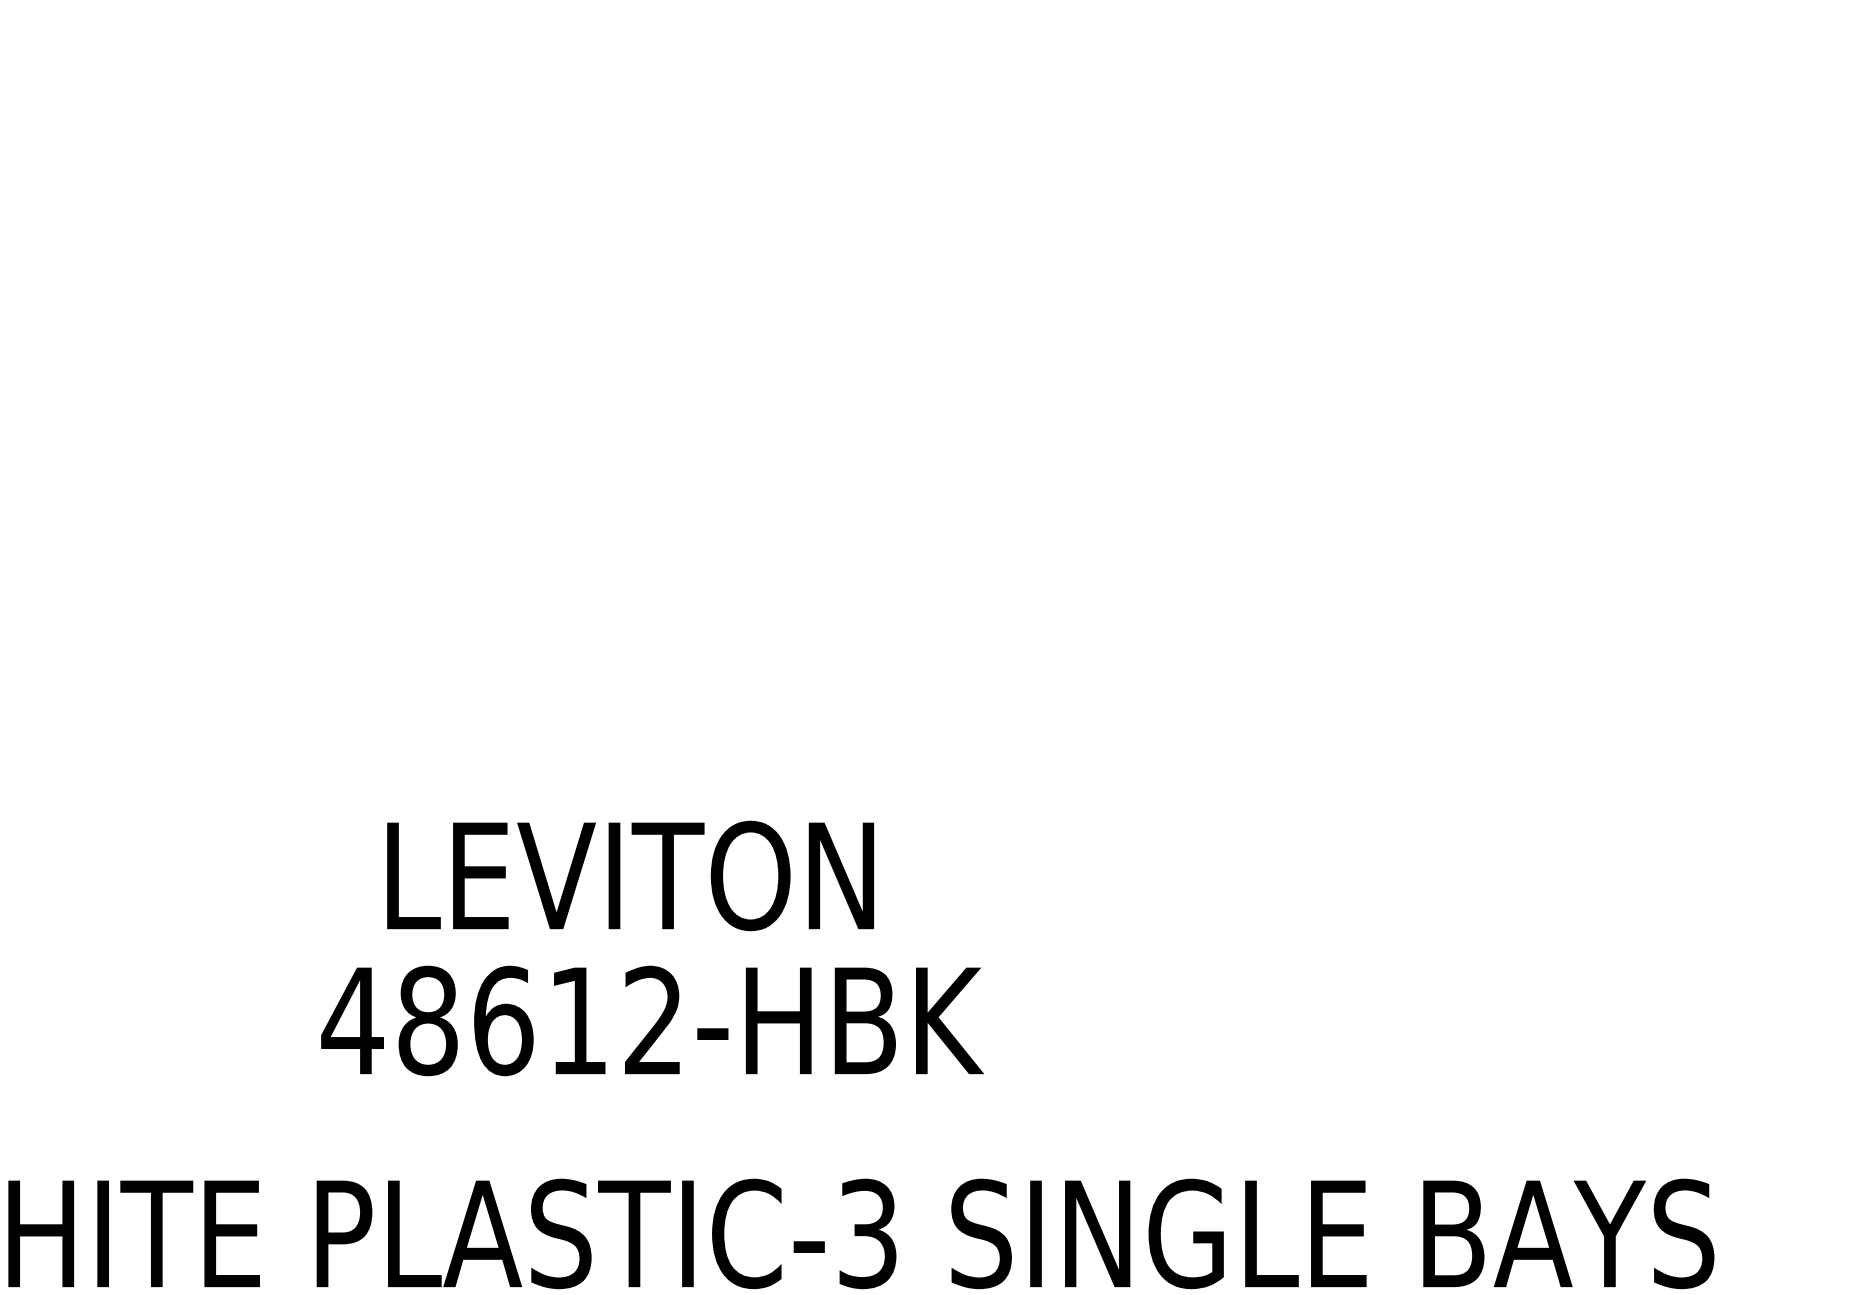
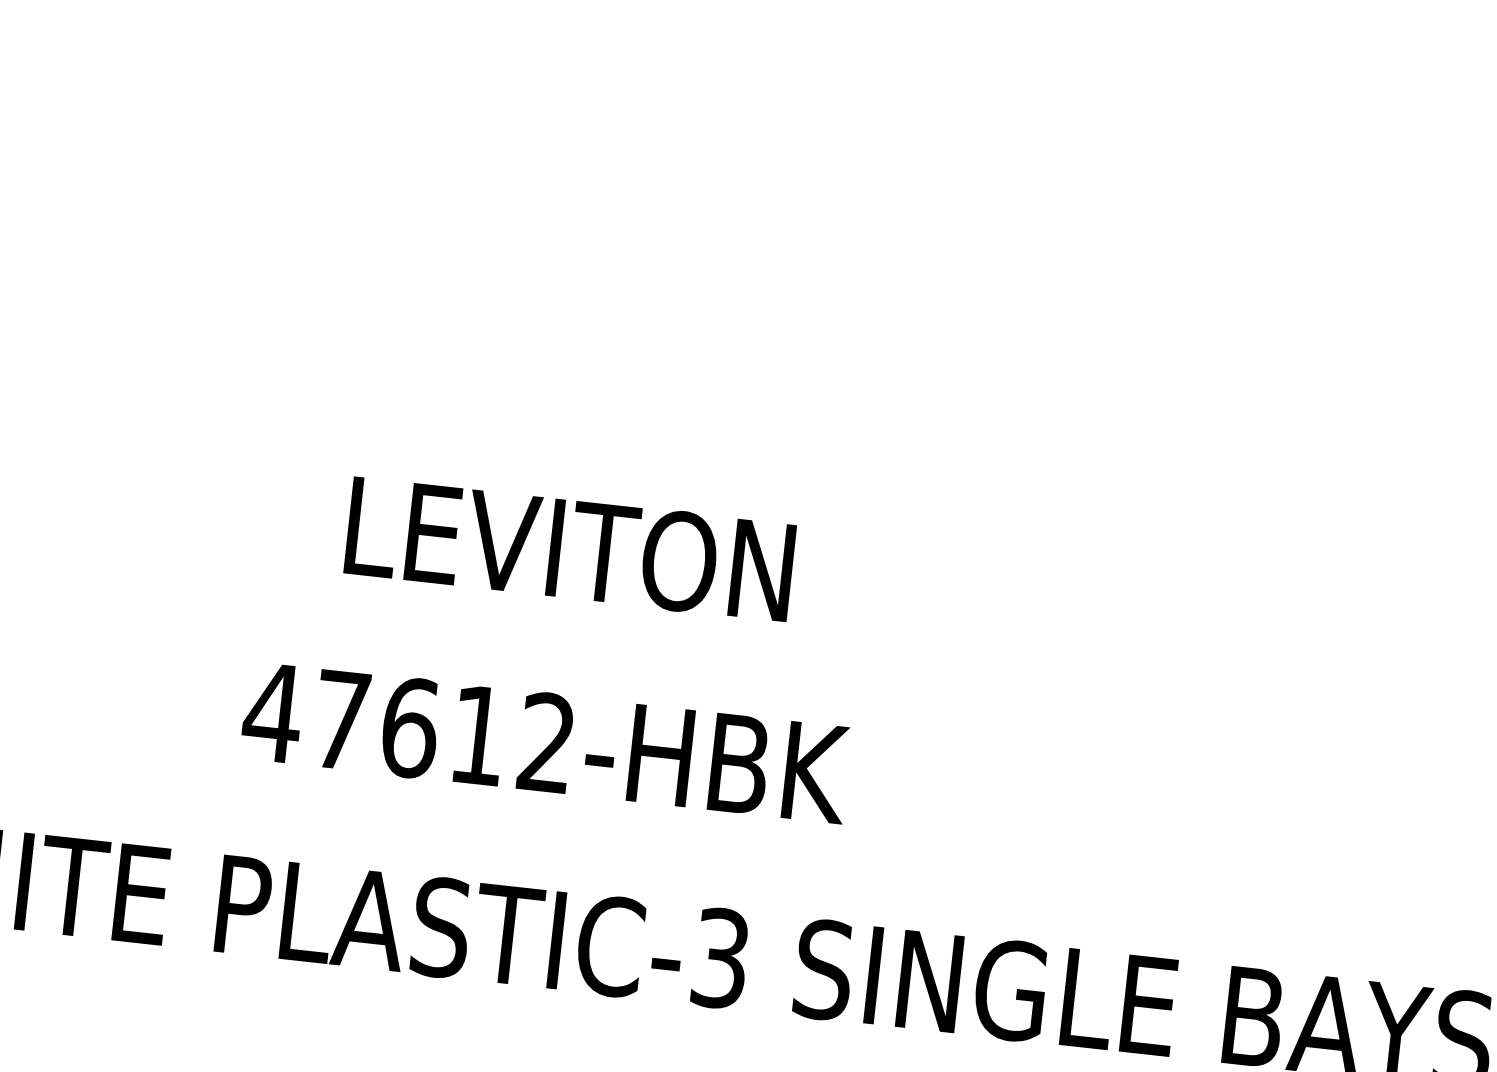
text: (630, 875) -> (570, 548), moved
text: (427, 1020) -> (341, 719), 48612-HBK -> 47612-HBK

